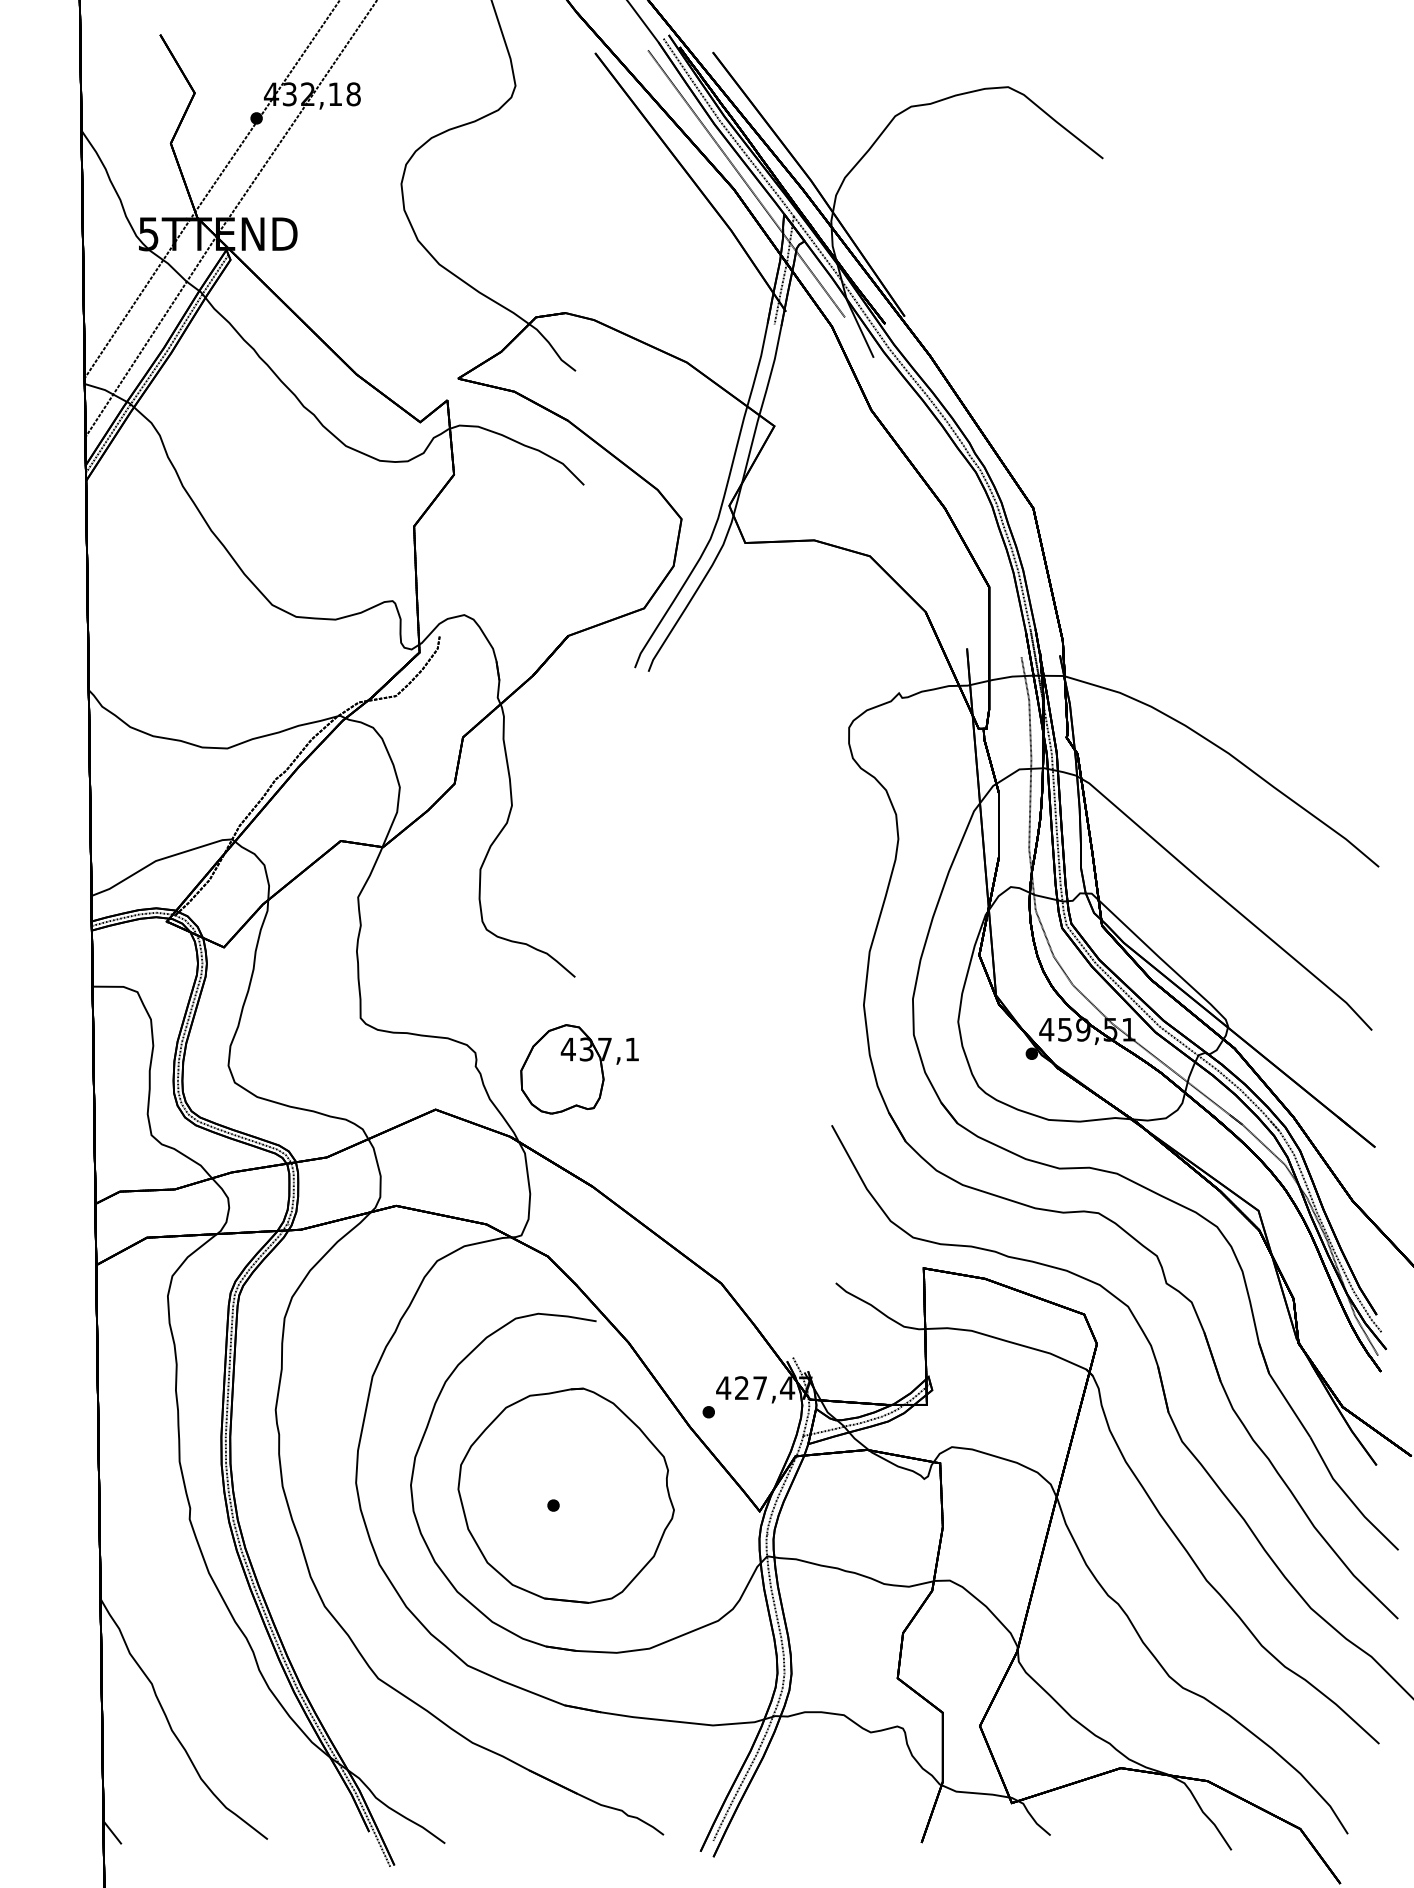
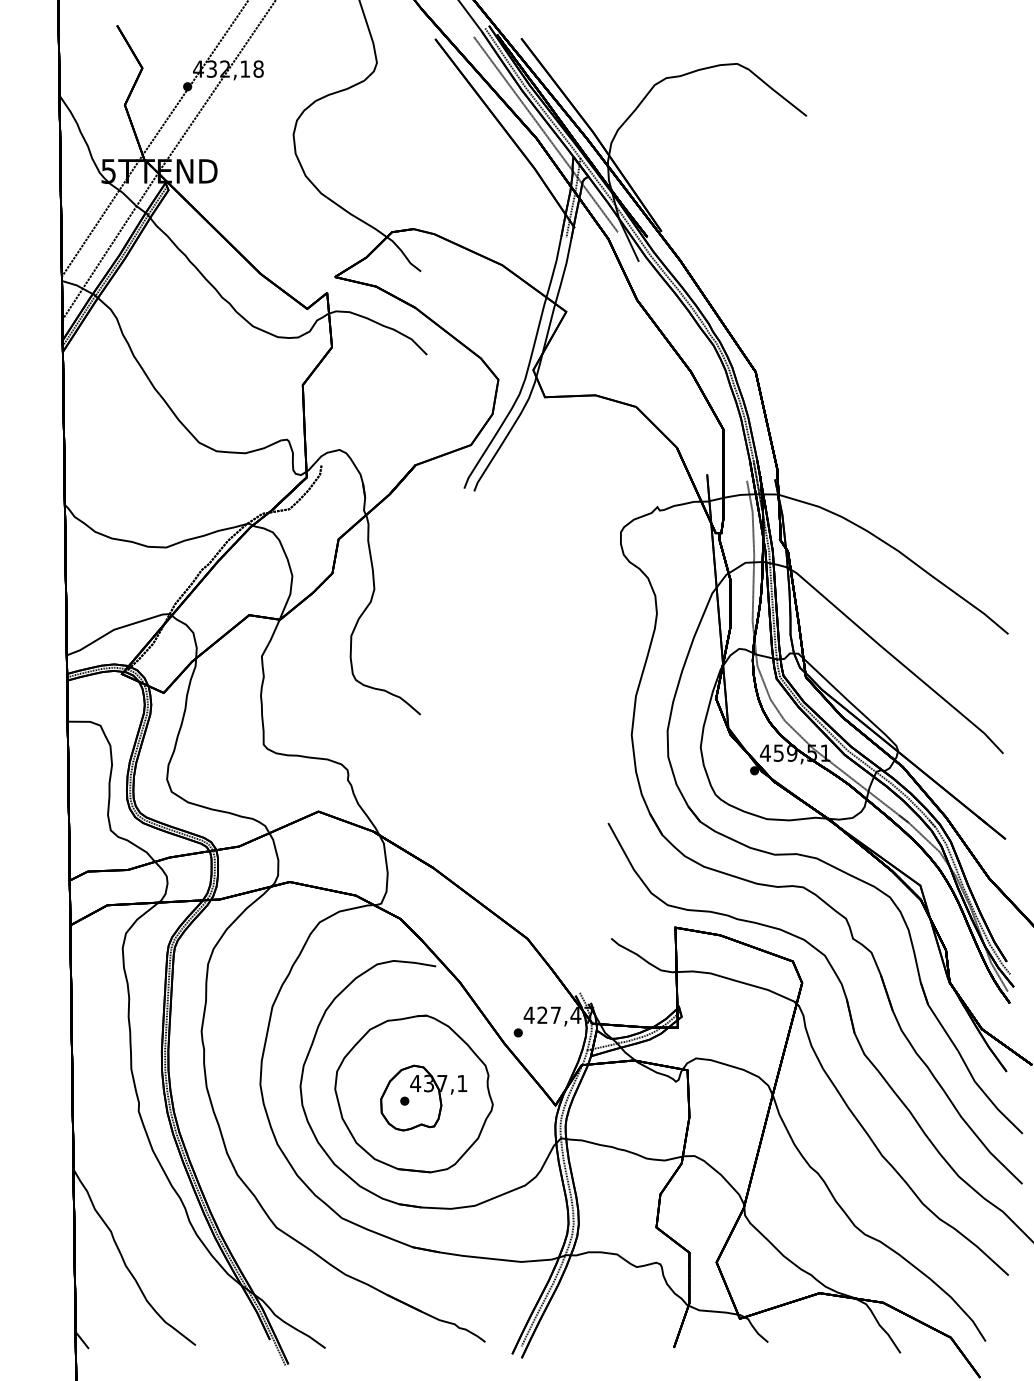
part: (579, 1069) -> (423, 1098), moved

